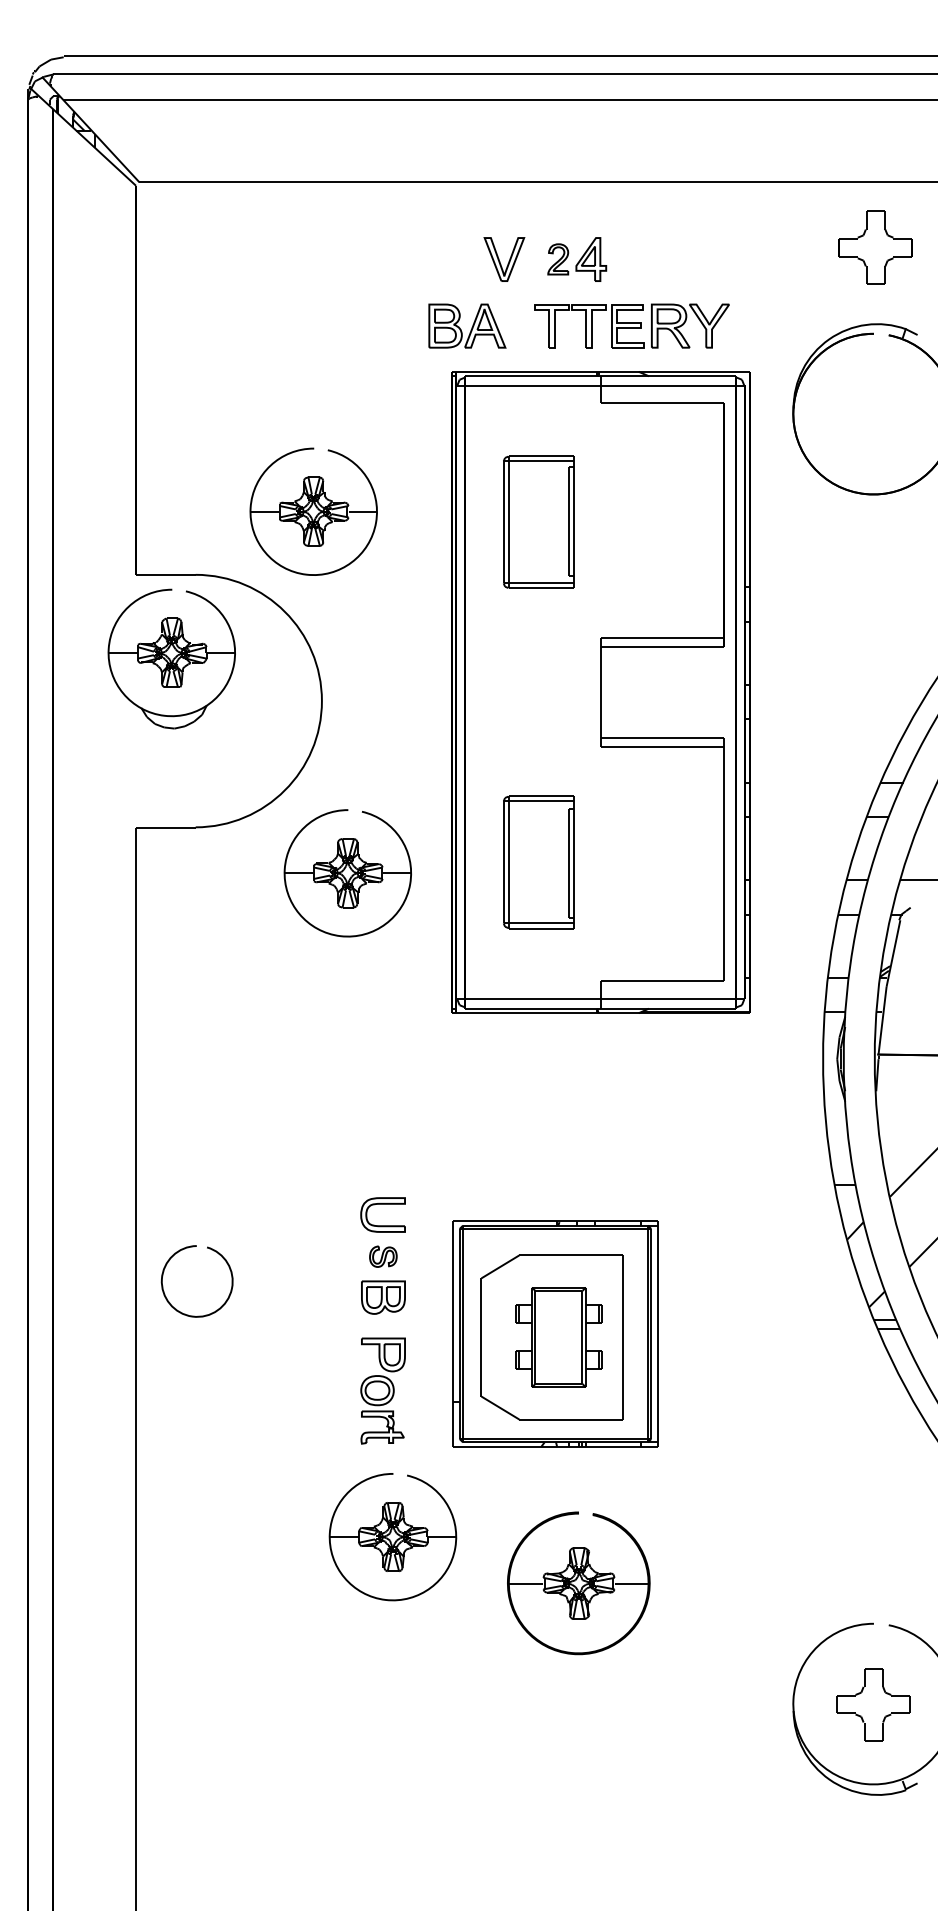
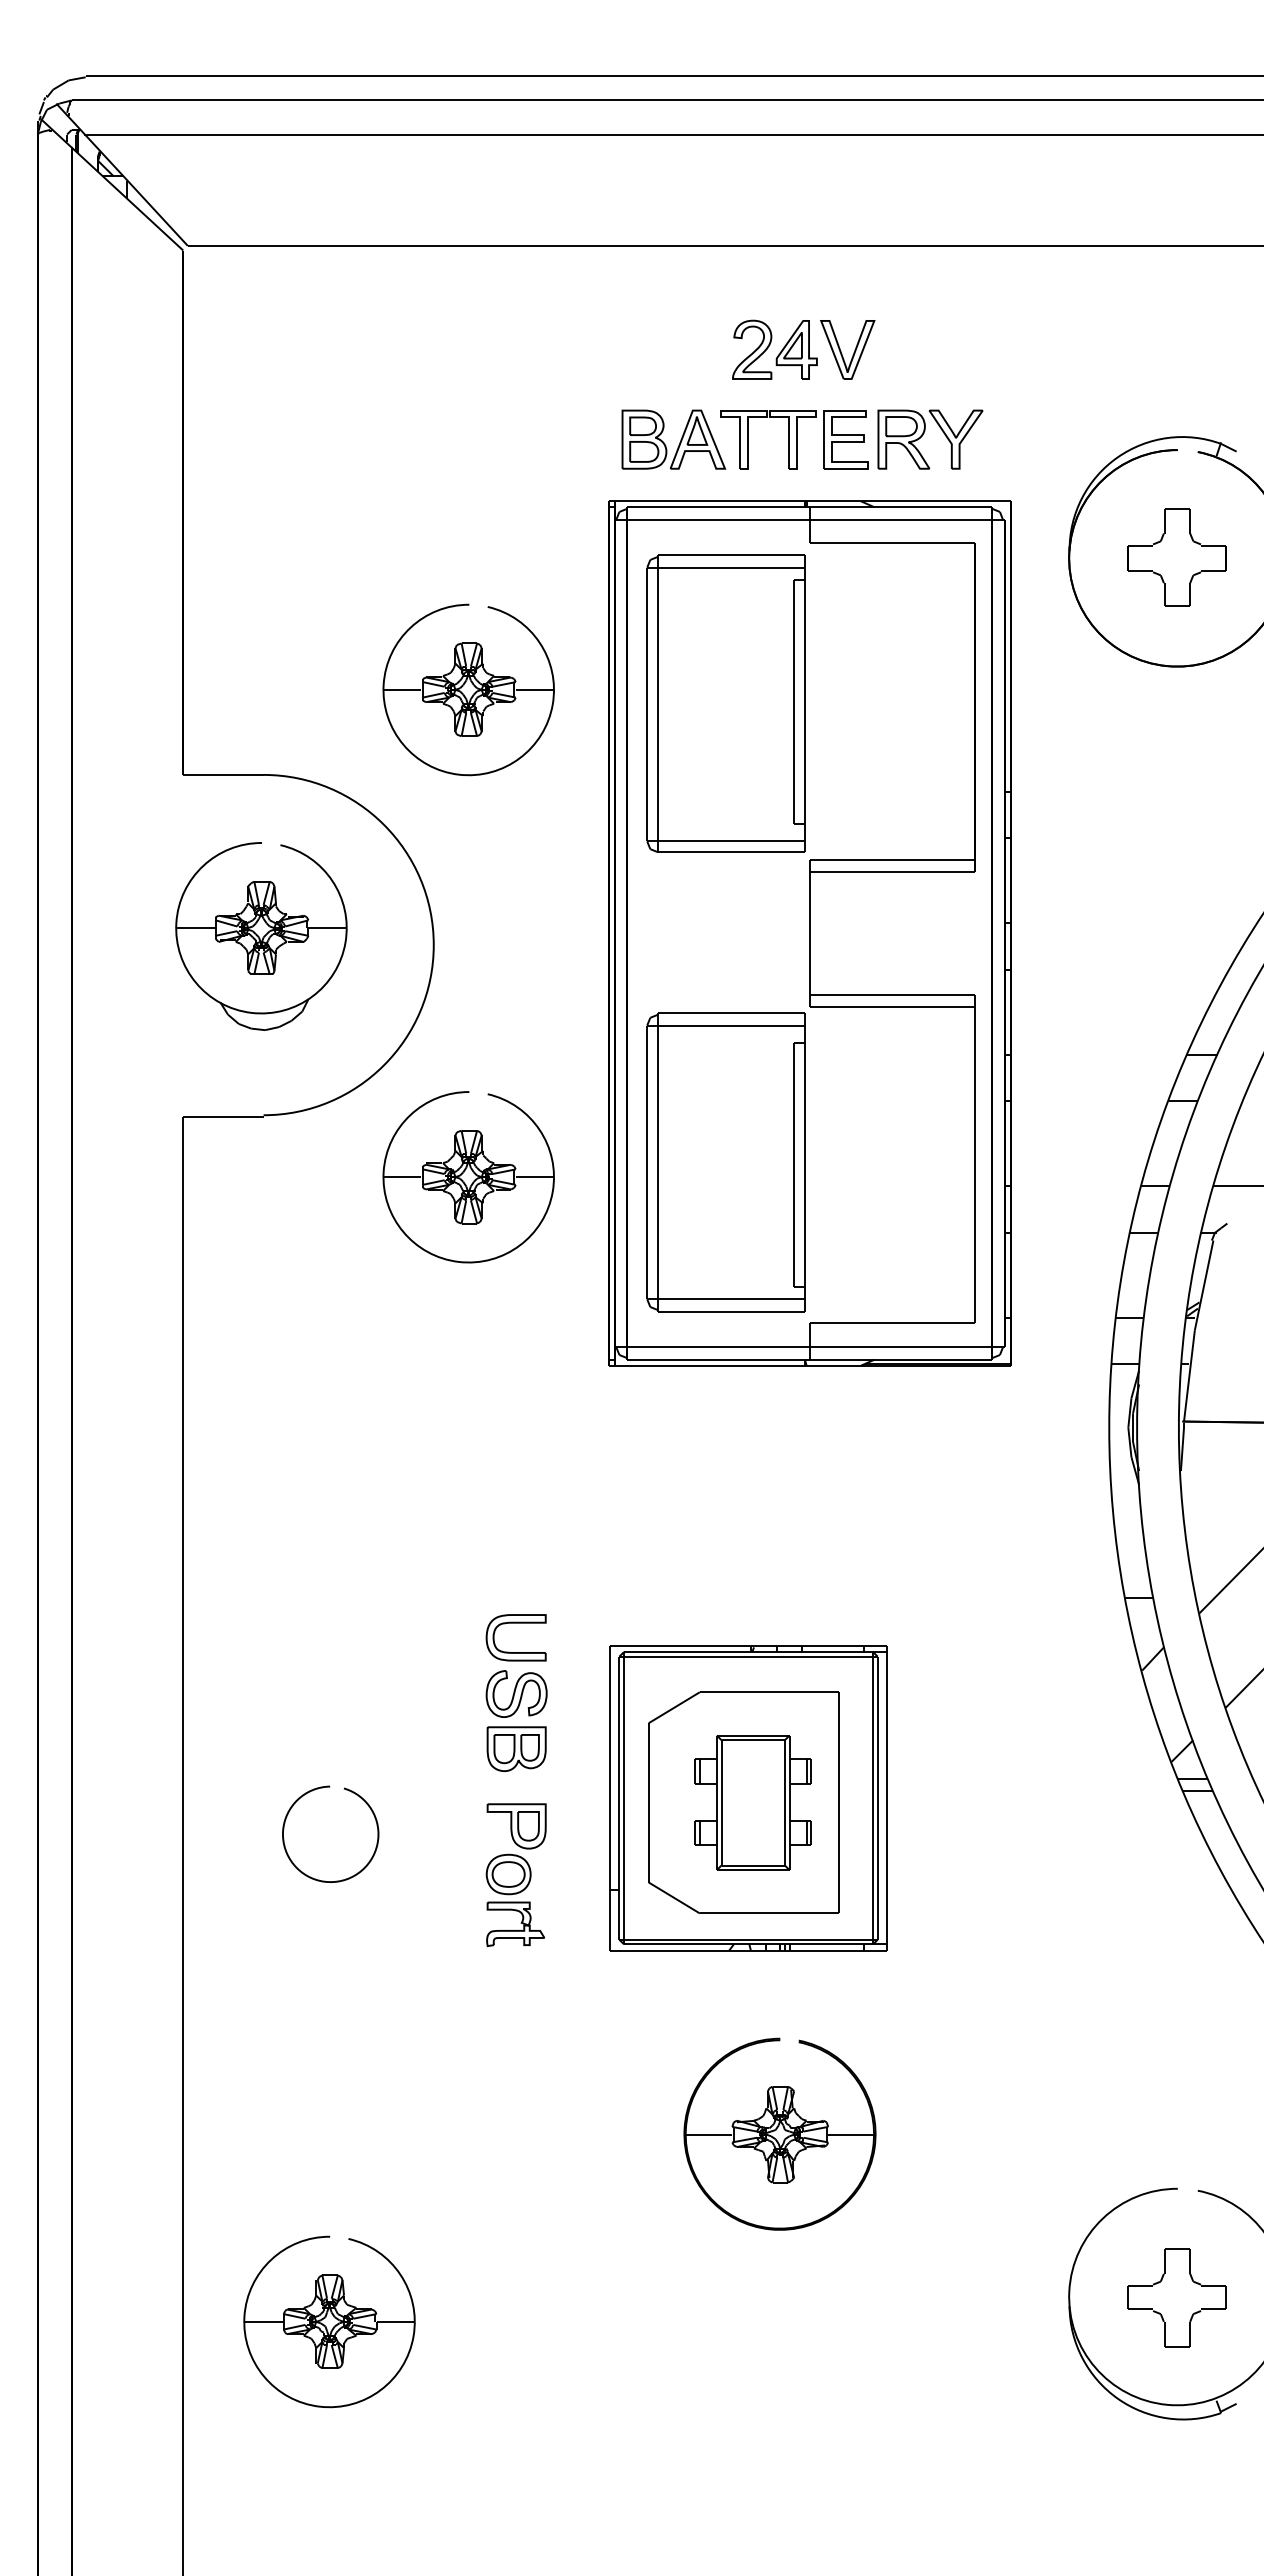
part: (875, 247) -> (1176, 557), moved
part: (499, 259) -> (841, 350), moved
part: (558, 259) -> (752, 349), size x1.43
part: (471, 328) -> (679, 442), moved
part: (313, 511) -> (468, 689), moved
part: (538, 521) -> (725, 703), size x1.67
part: (171, 659) -> (261, 936), moved
part: (538, 862) -> (725, 1162), size x1.67
curve: (188, 1248) -> (318, 1789), moved
part: (383, 1256) -> (516, 1693), size x1.67
part: (392, 1536) -> (329, 2321), moved

